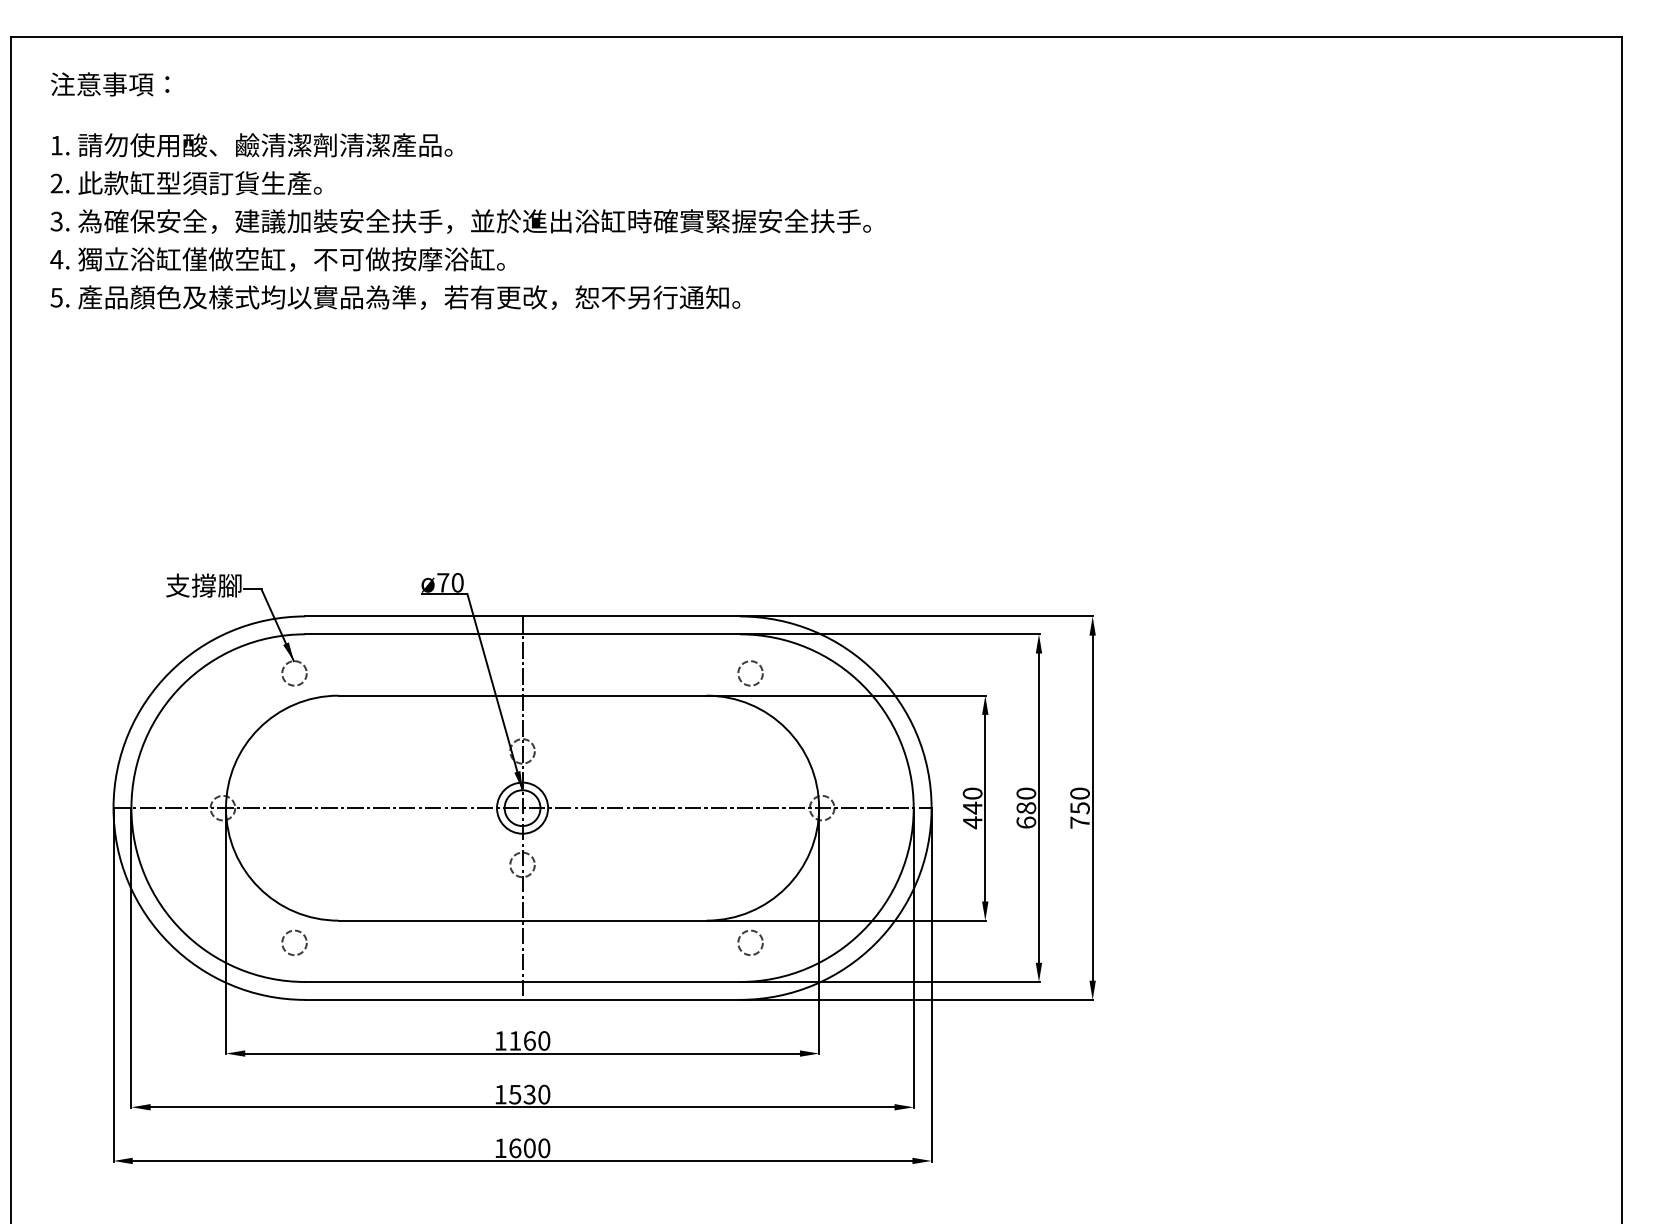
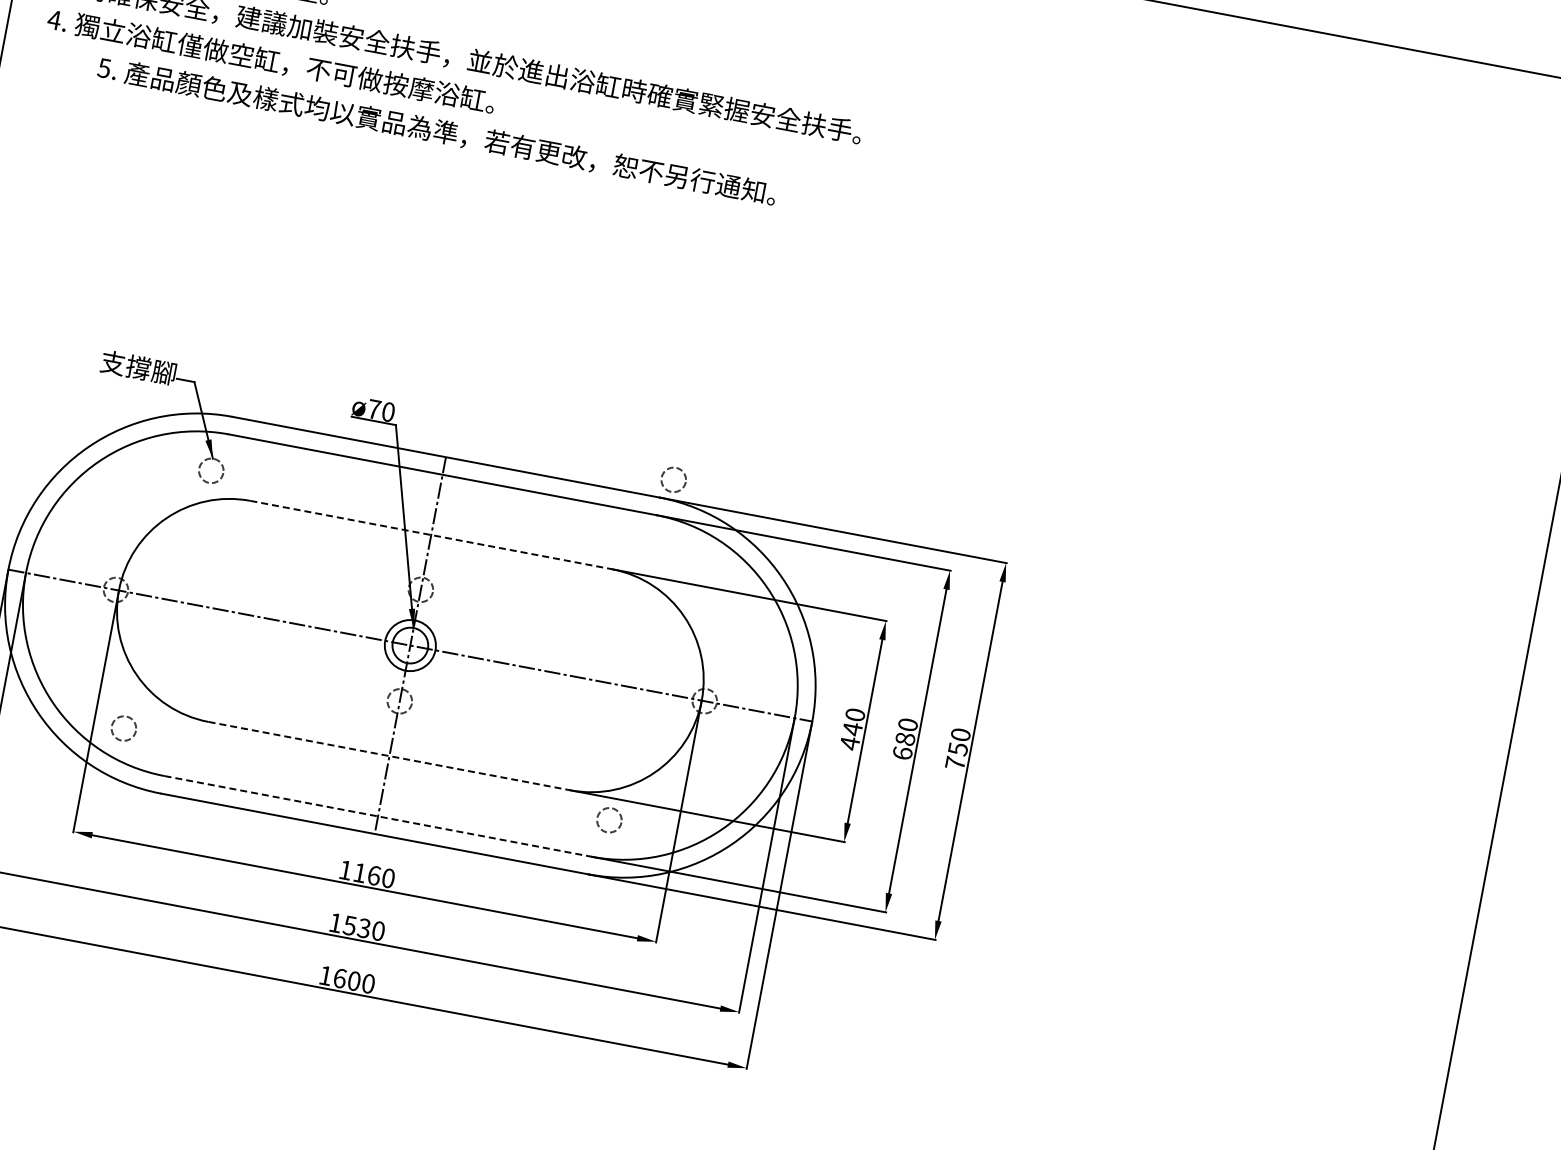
text: (395, 297) -> (437, 130), moved
circle: (750, 673) -> (673, 479), moved
line: (523, 695) -> (432, 535), solid -> dashed
line: (523, 920) -> (390, 756), solid -> dashed
circle: (294, 942) -> (123, 728), moved
line: (523, 982) -> (378, 817), solid -> dashed

